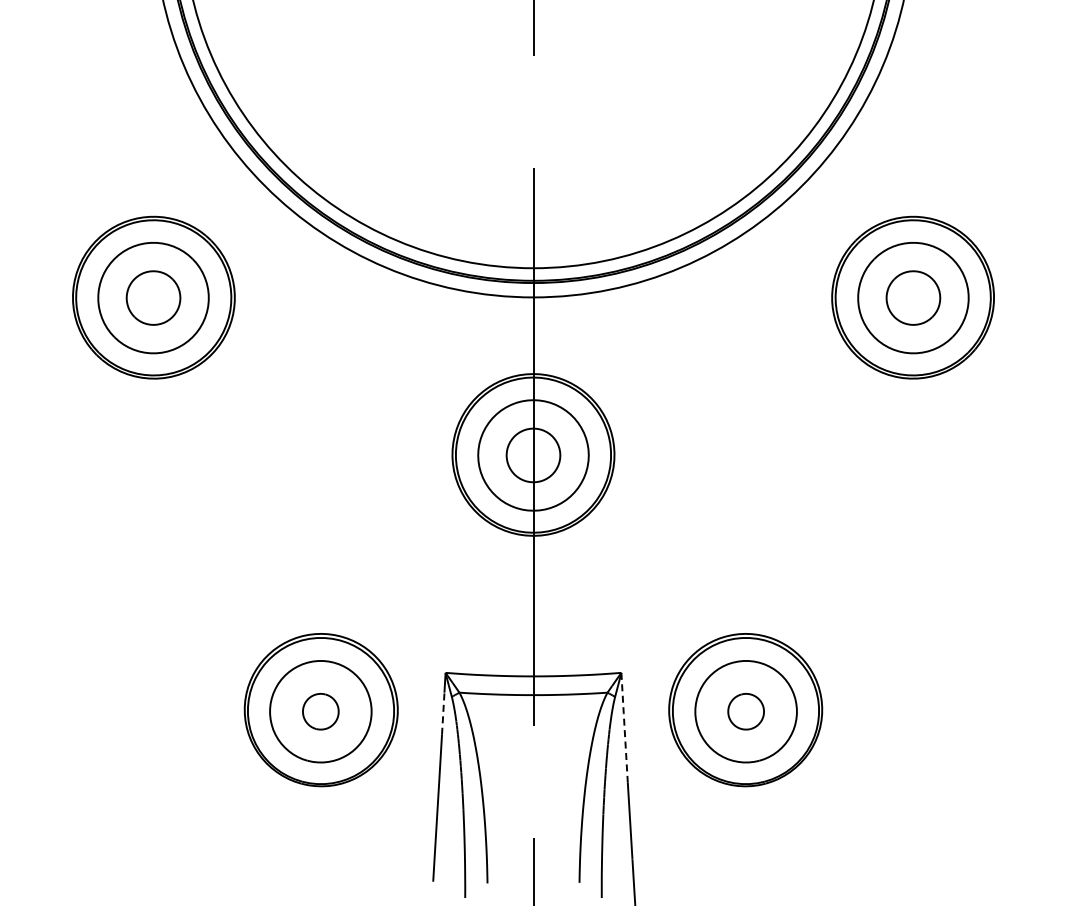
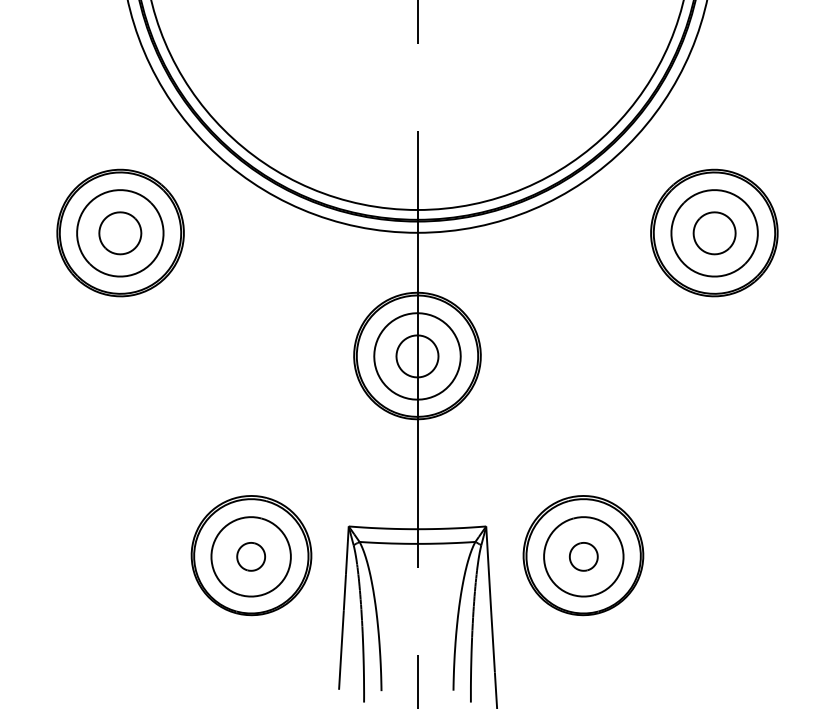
line: (443, 713) -> (347, 558), dashed -> solid
line: (624, 726) -> (488, 568), dashed -> solid

